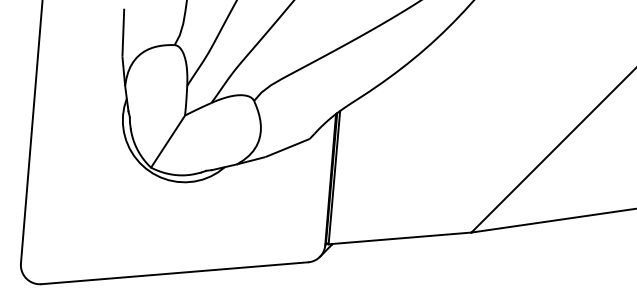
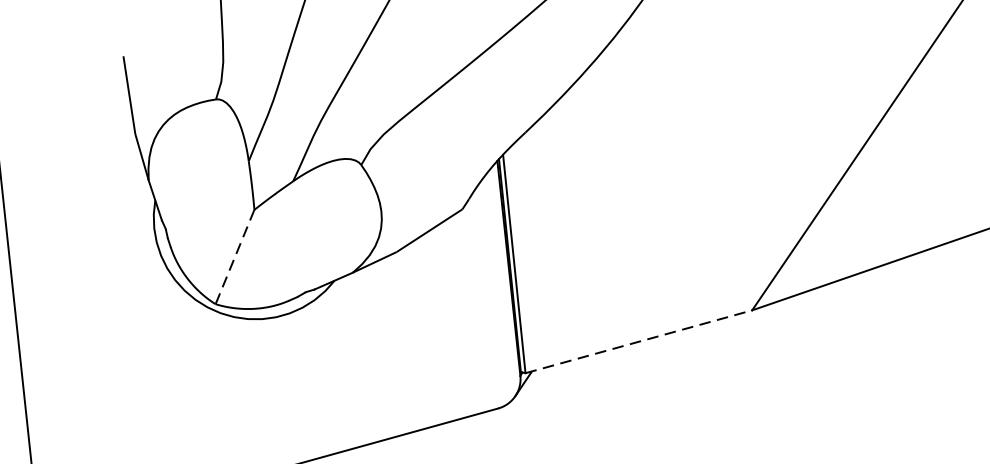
line: (167, 142) -> (234, 258), solid -> dashed
line: (400, 238) -> (639, 341), solid -> dashed

